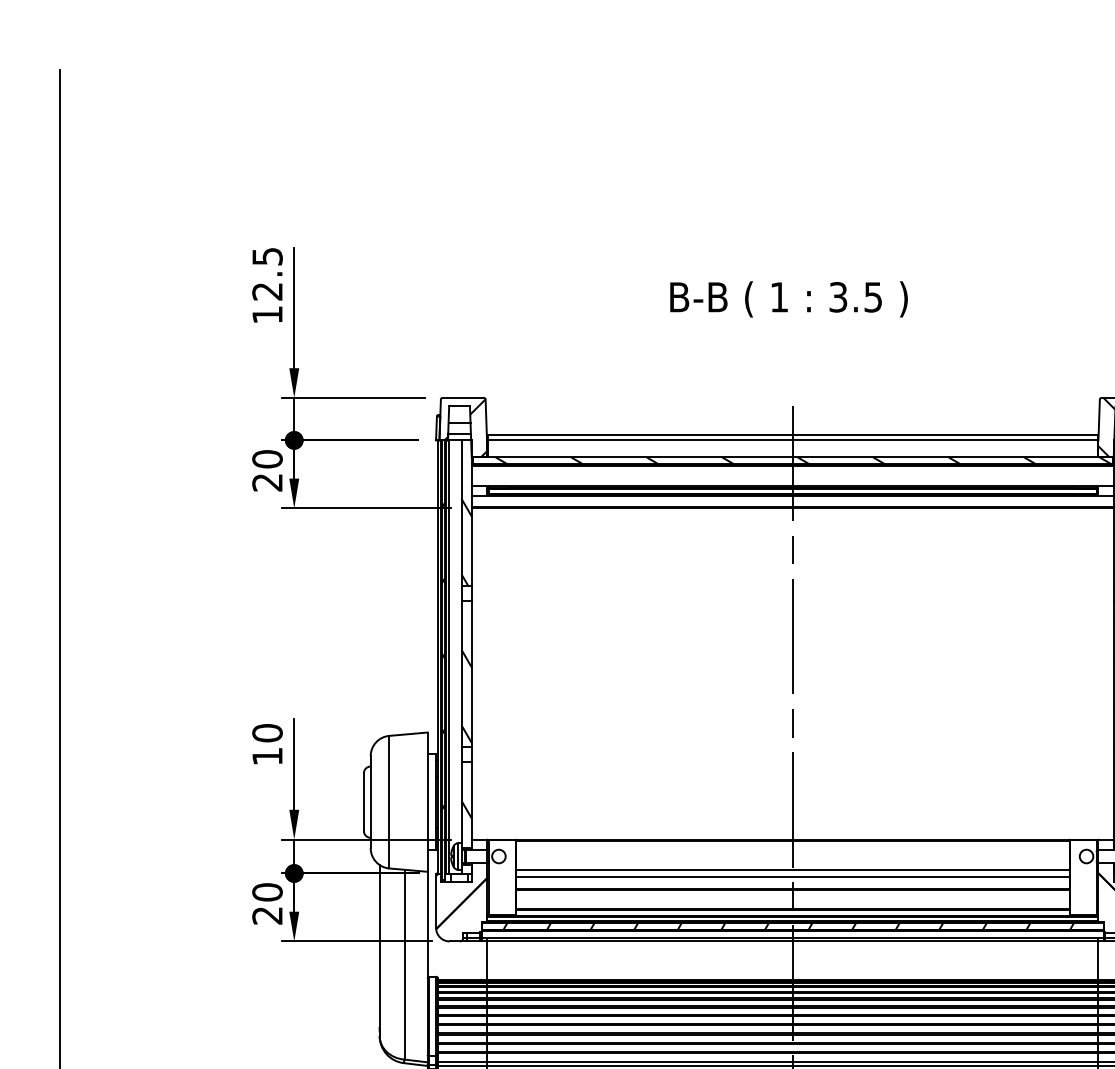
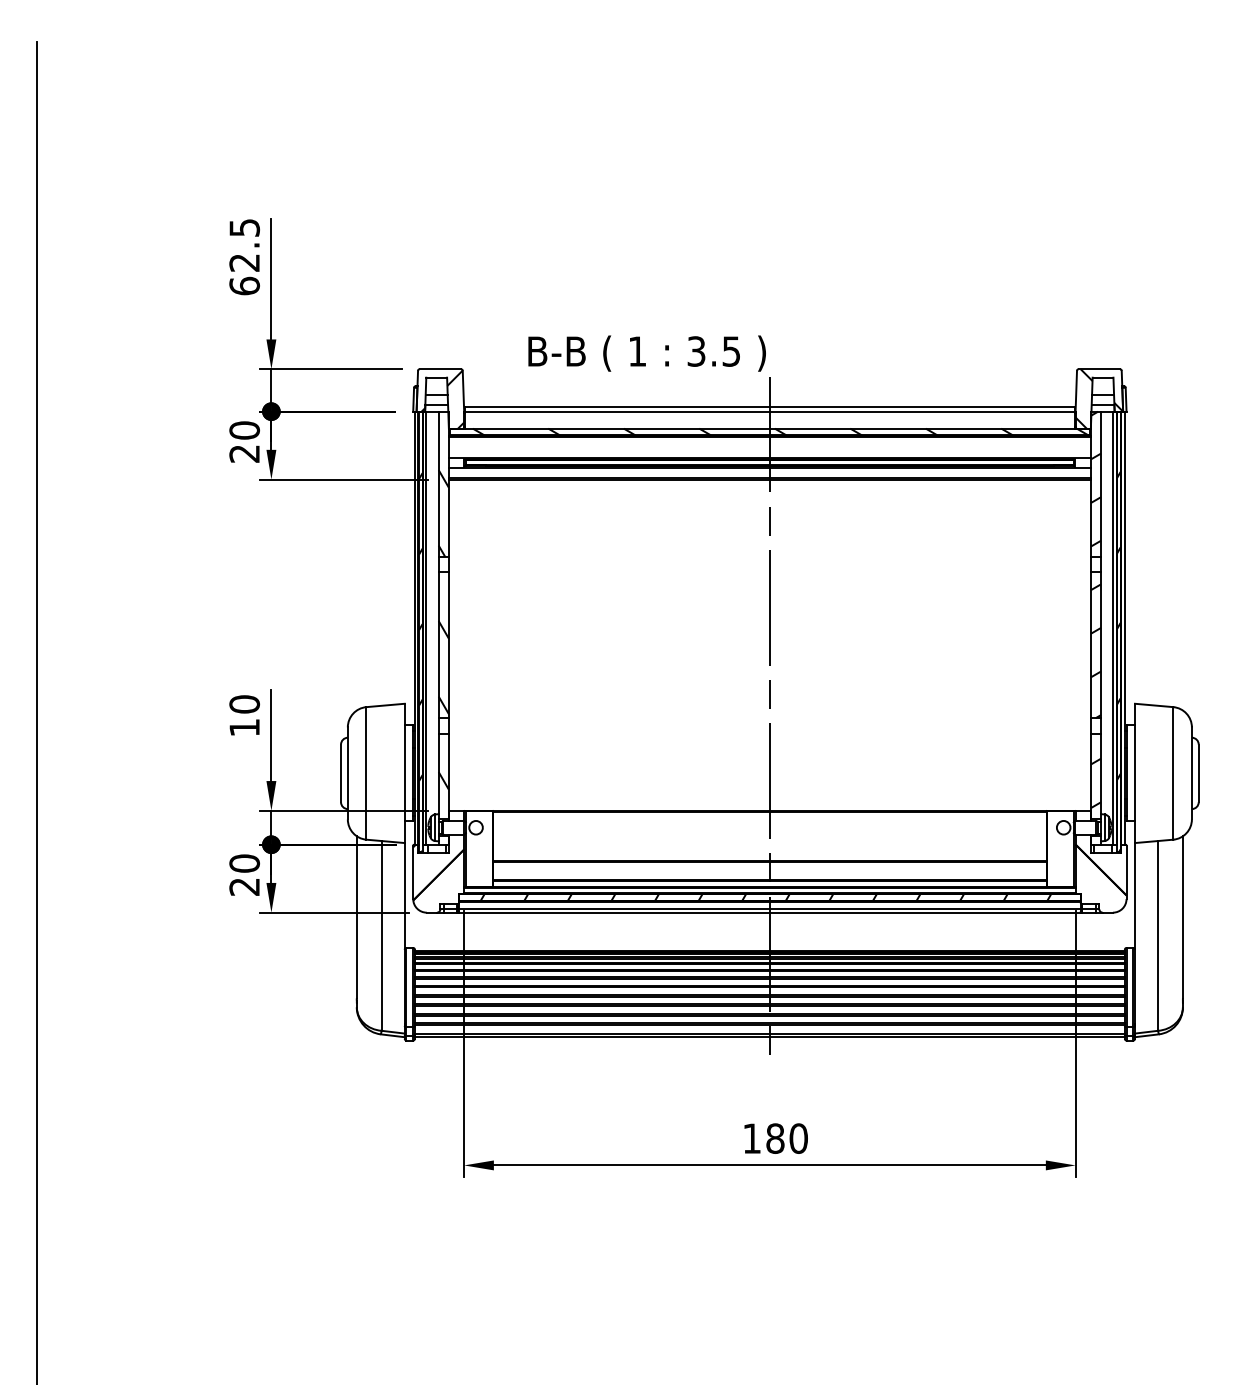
text: (788, 299) -> (646, 353), moved
text: (267, 314) -> (244, 285), 12.5 -> 62.5
line: (792, 870) -> (769, 841), removed
line: (792, 877) -> (769, 848), removed

